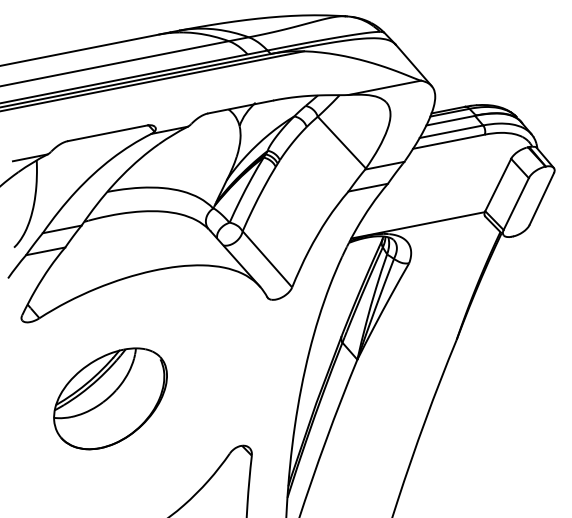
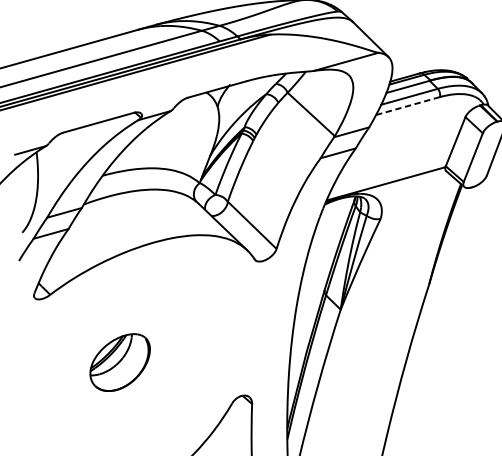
line: (448, 141) -> (407, 105), solid -> dashed
part: (110, 398) -> (120, 362), size x0.6

